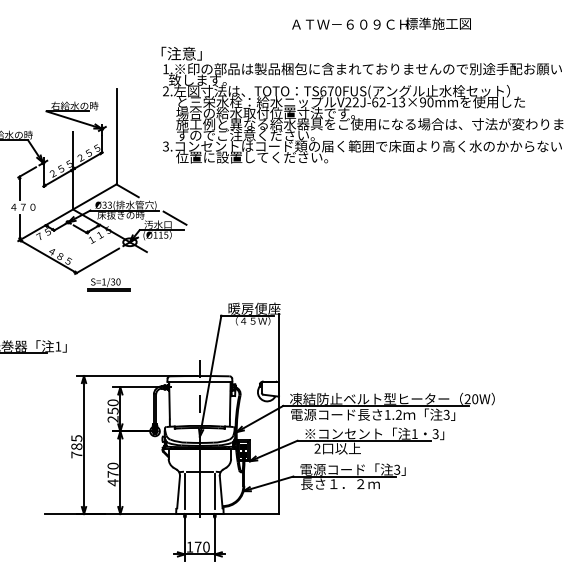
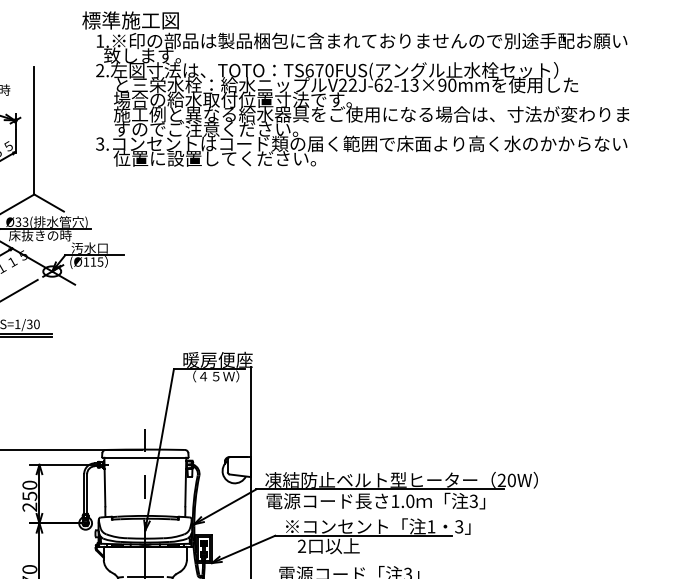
text: (188, 53) -> (130, 20), 「注意」 -> 標準施工図
line: (174, 217) -> (111, 238), removed
text: (398, 414) -> (409, 500), 1.2 -> 1.0

